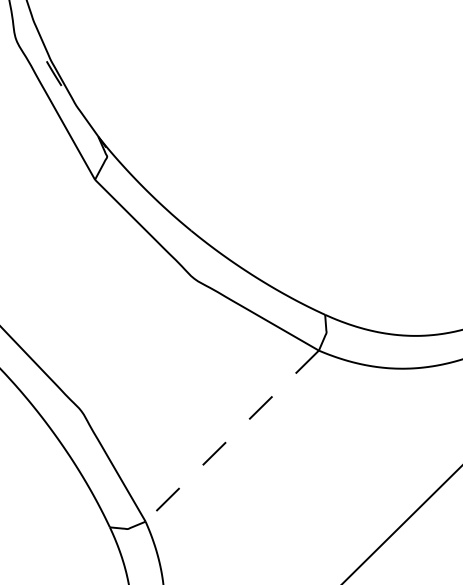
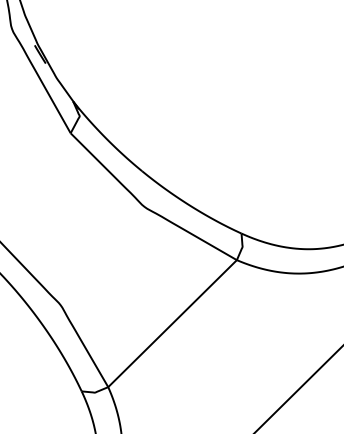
line: (232, 437) -> (172, 324), dashed -> solid

